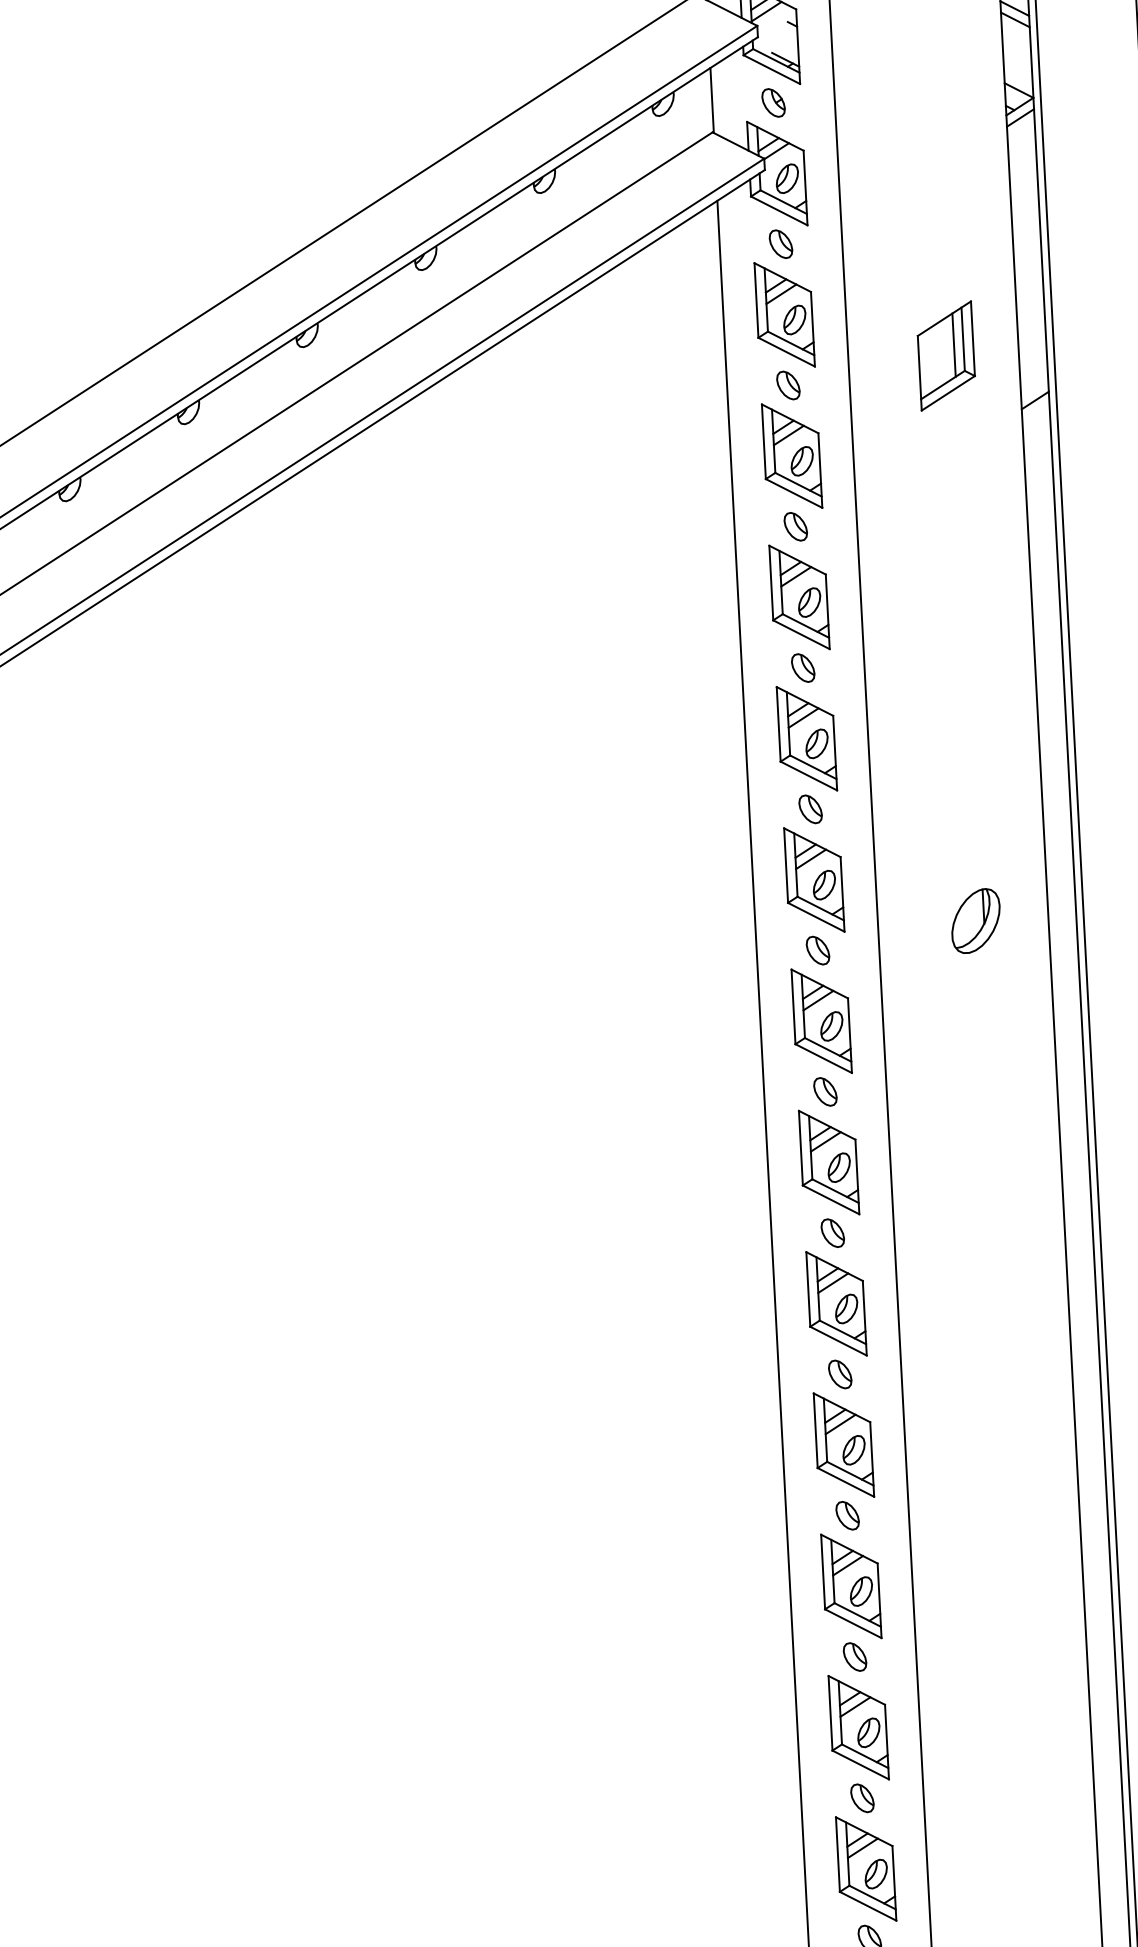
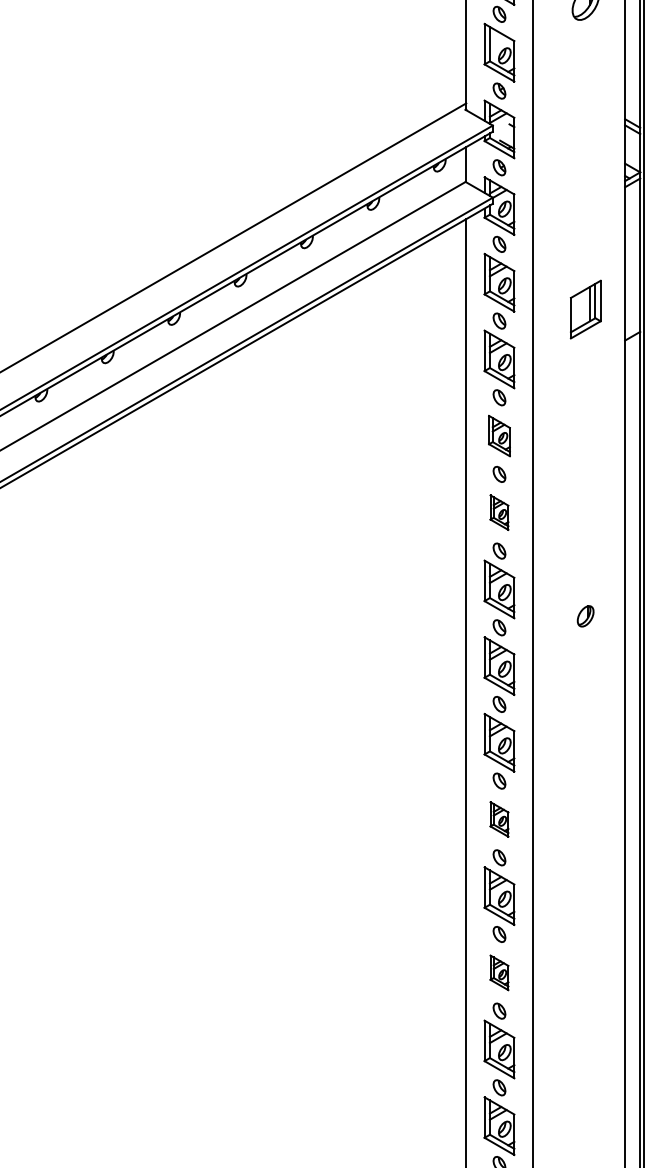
part: (799, 596) -> (499, 435), size x0.7
part: (806, 738) -> (499, 512), size x0.6
part: (975, 921) -> (585, 616), size x0.6
part: (836, 1303) -> (499, 819), size x0.6
part: (851, 1585) -> (499, 972), size x0.6

